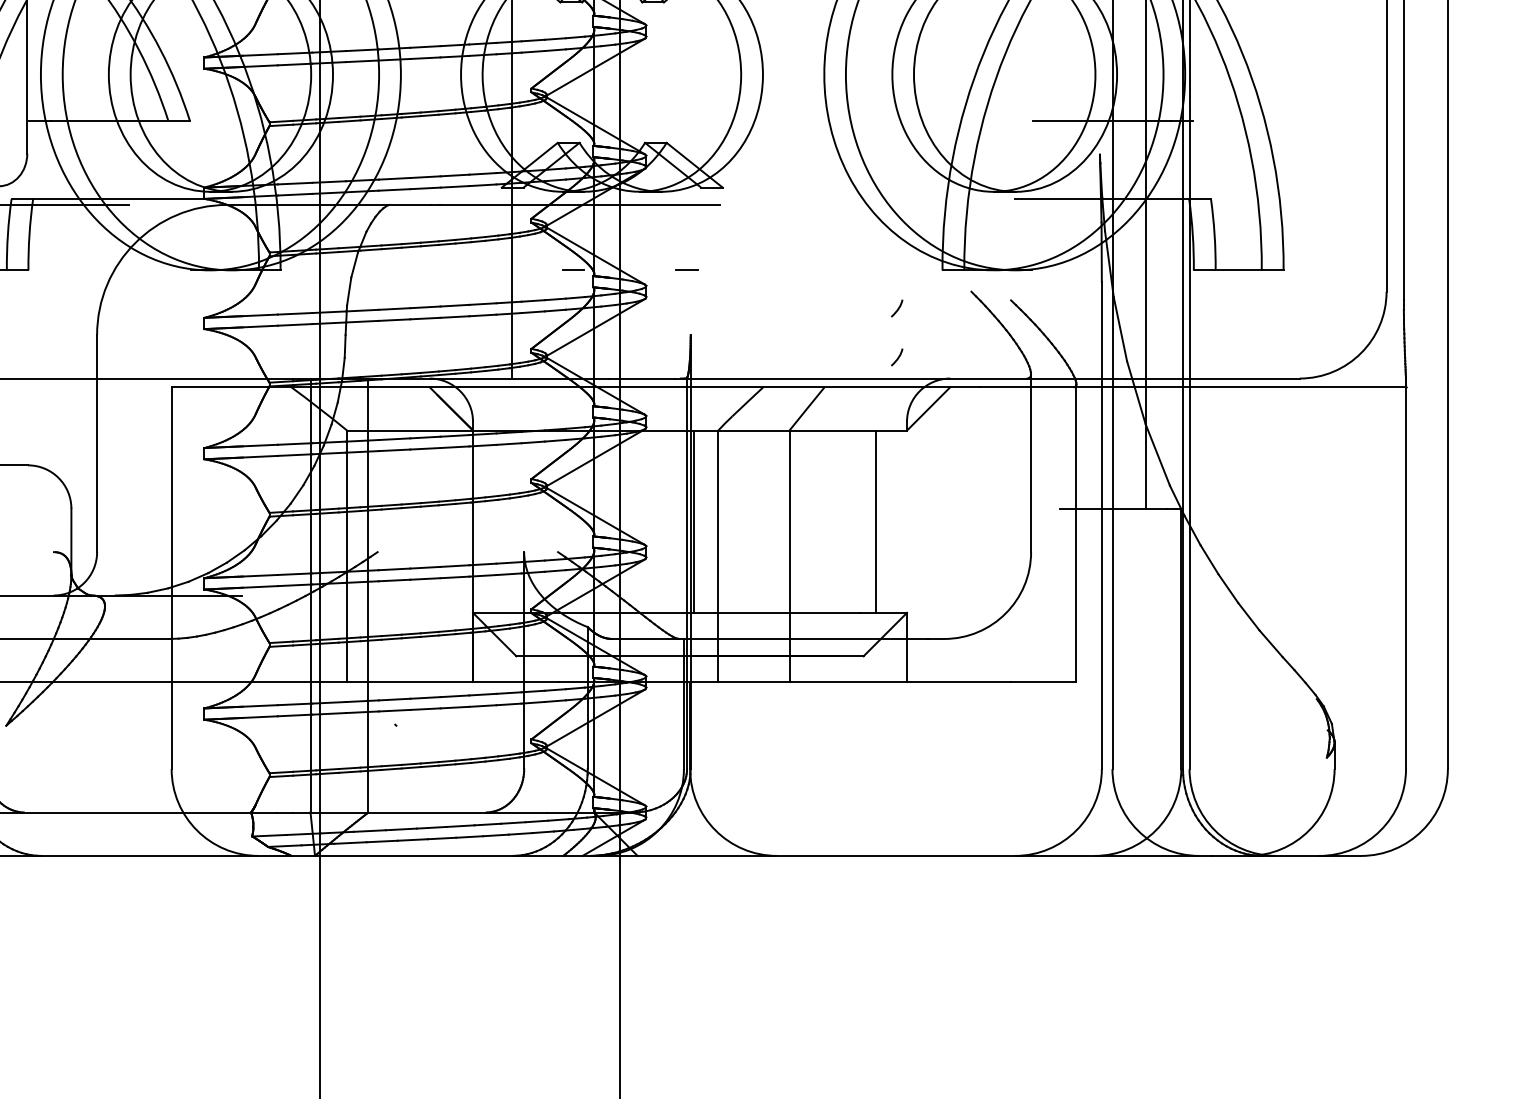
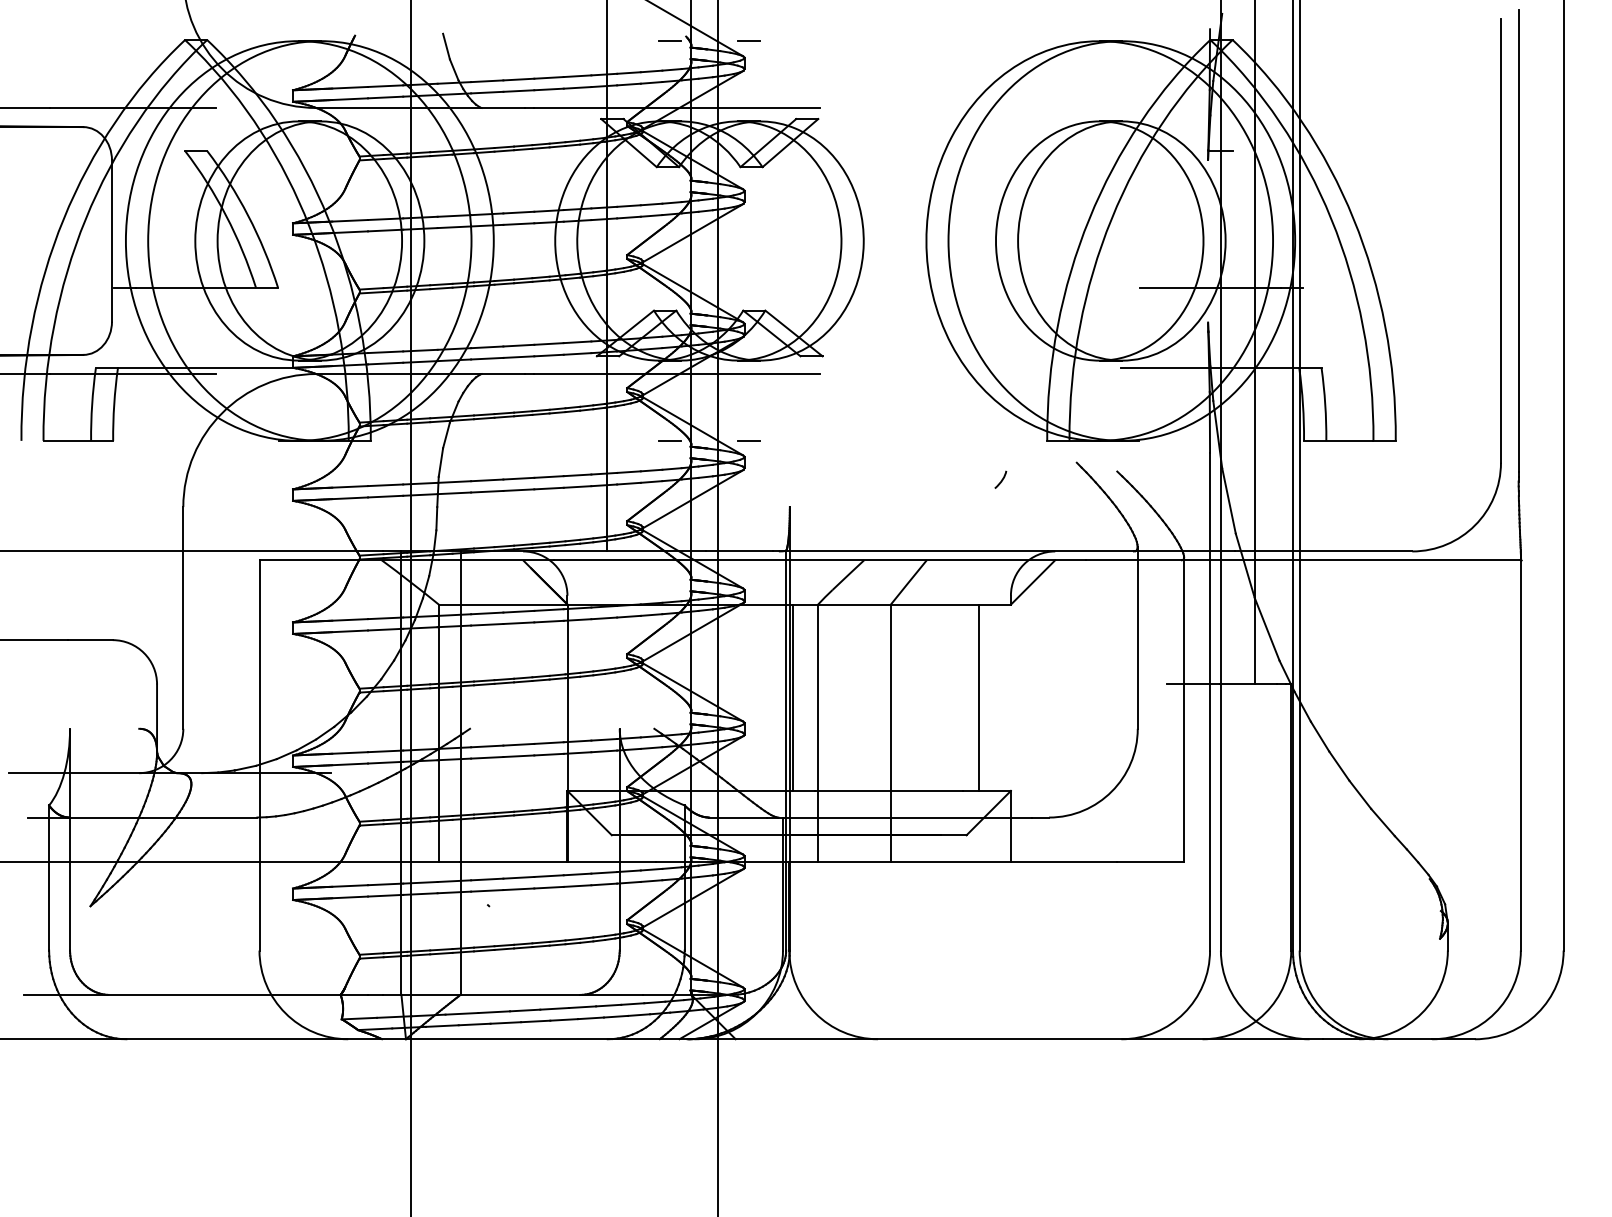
line: (686, 269) -> (748, 440), moved
curve: (897, 357) -> (1001, 529), removed

